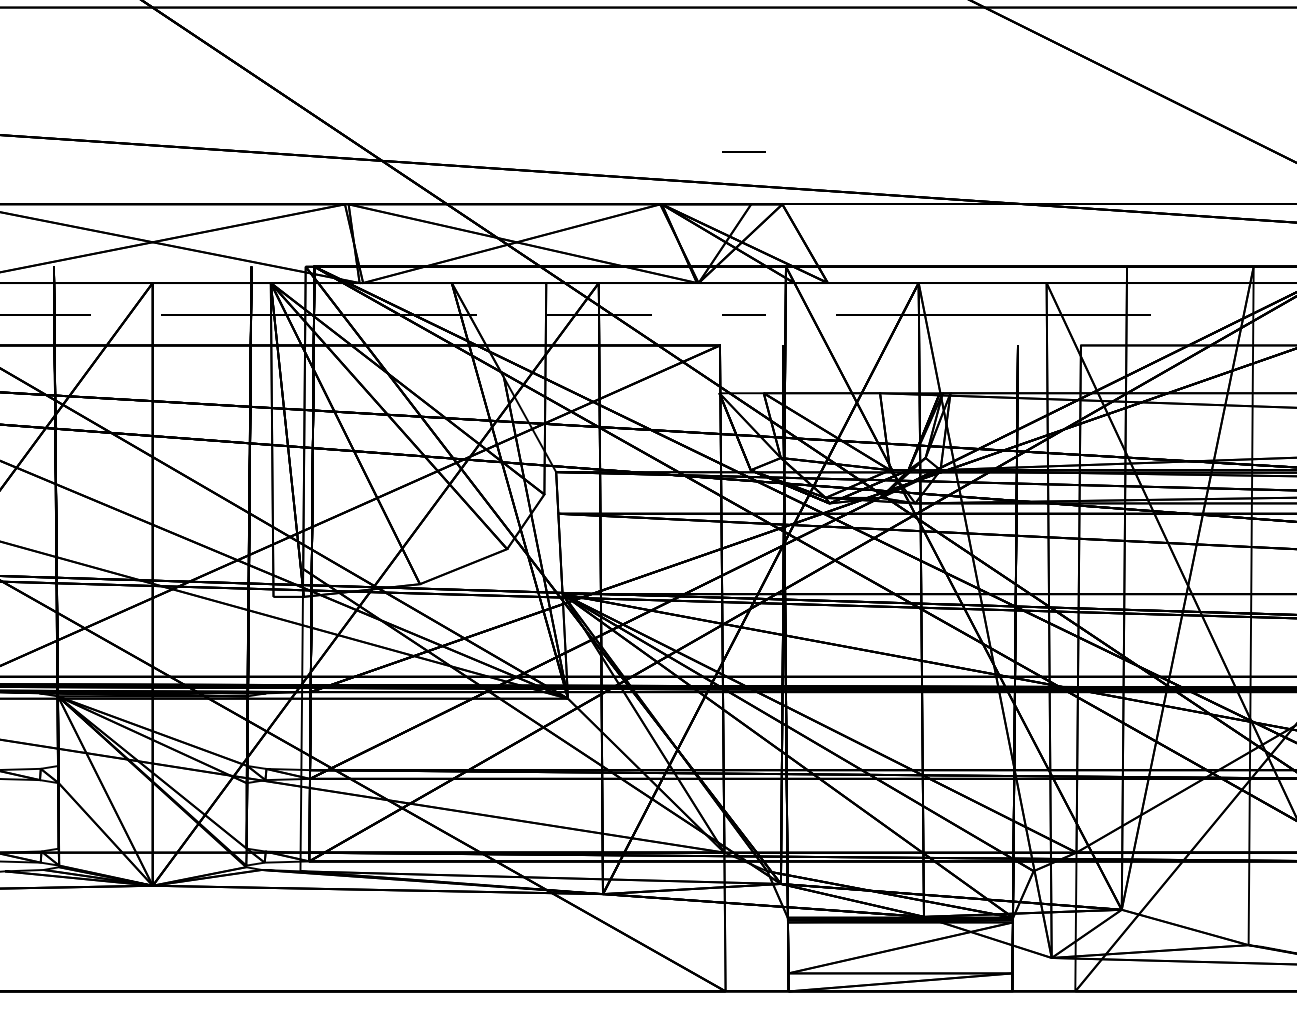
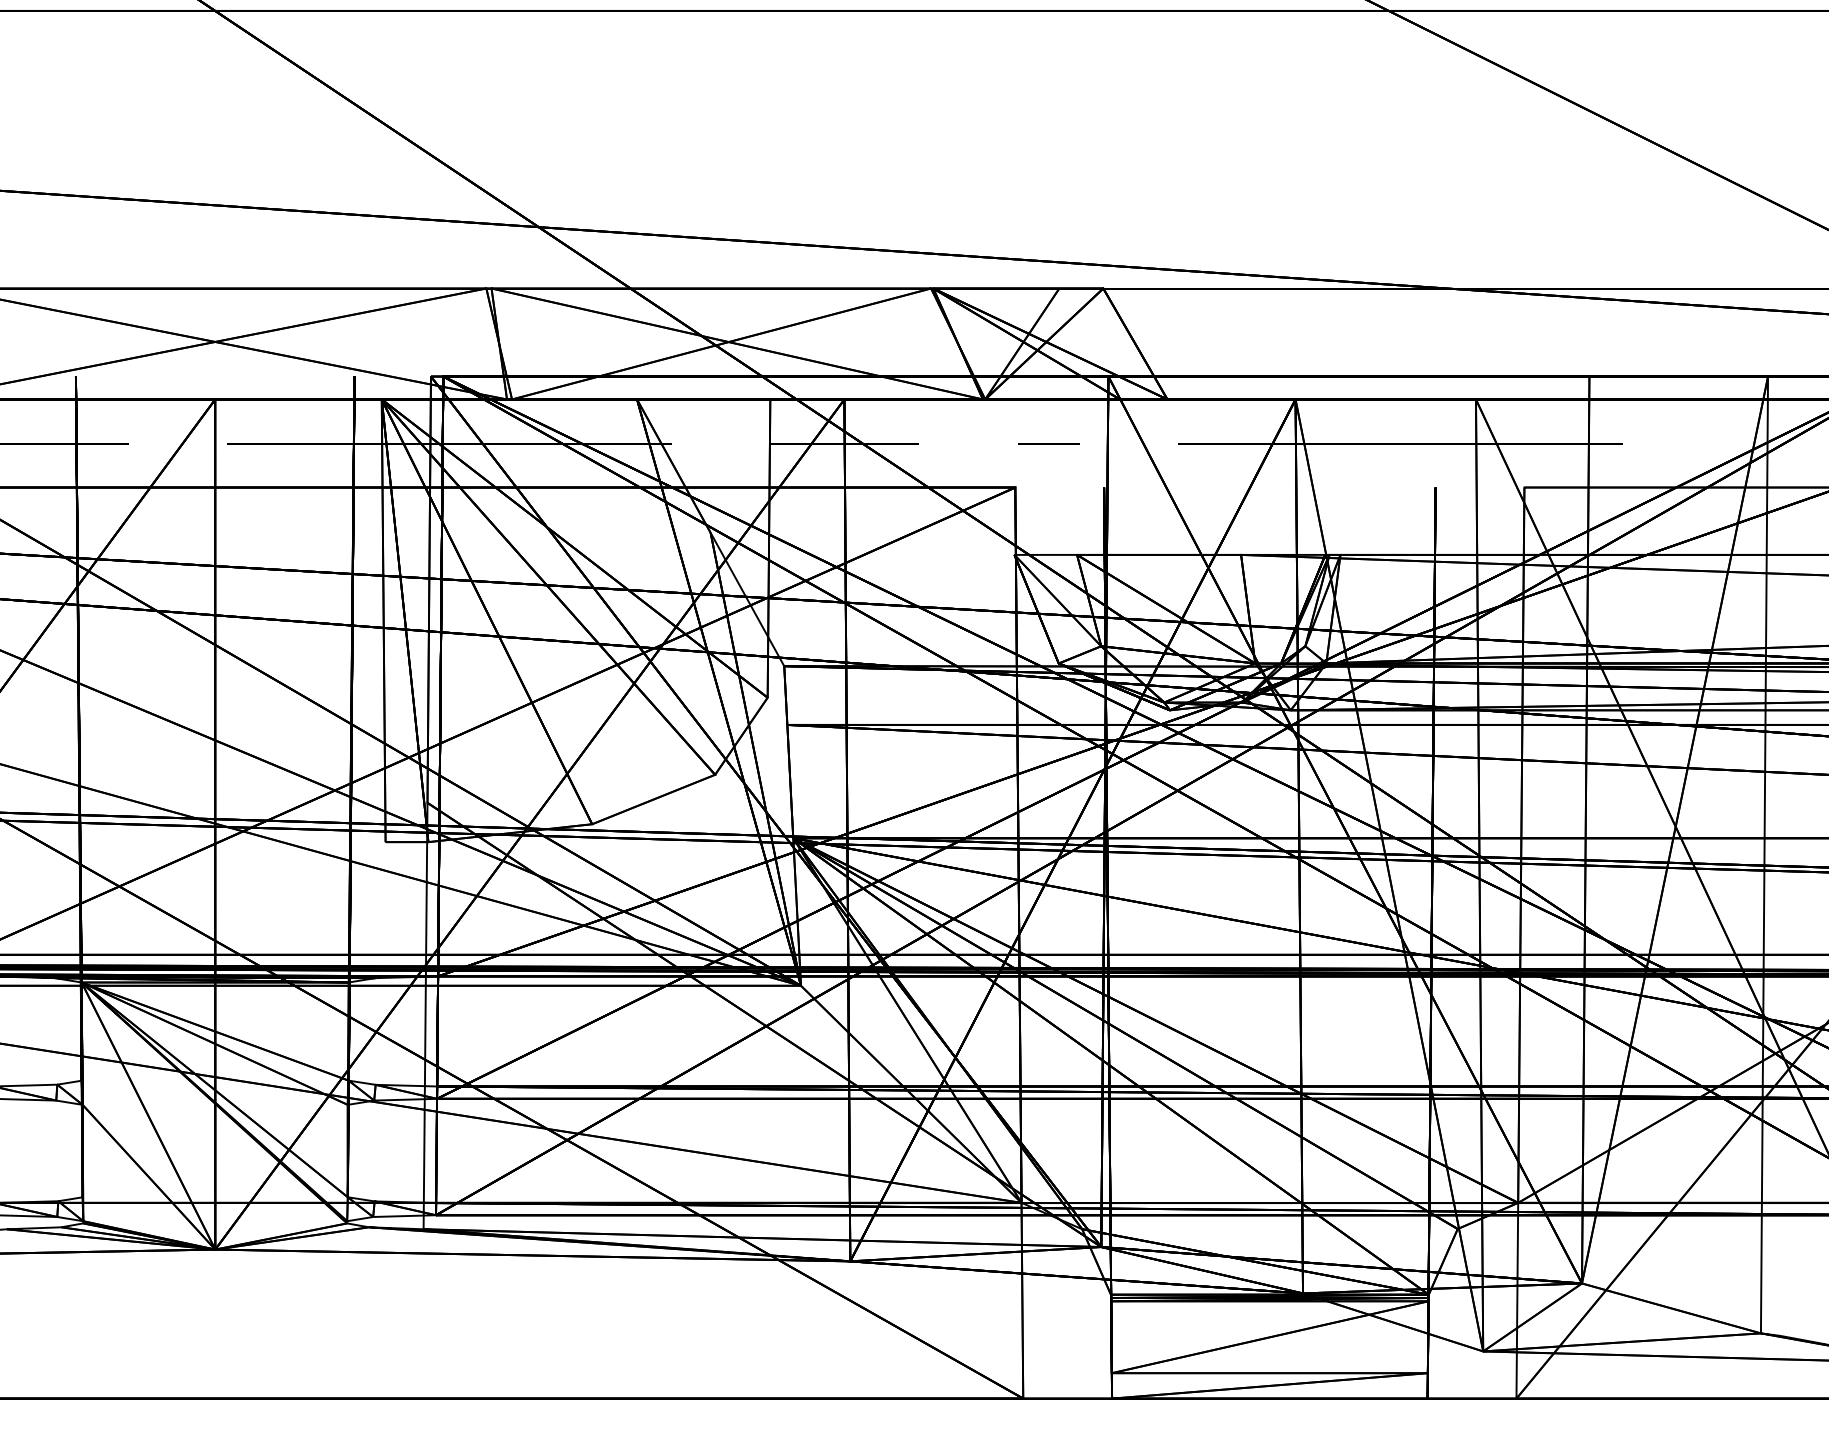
line: (743, 151) -> (1048, 214), removed

